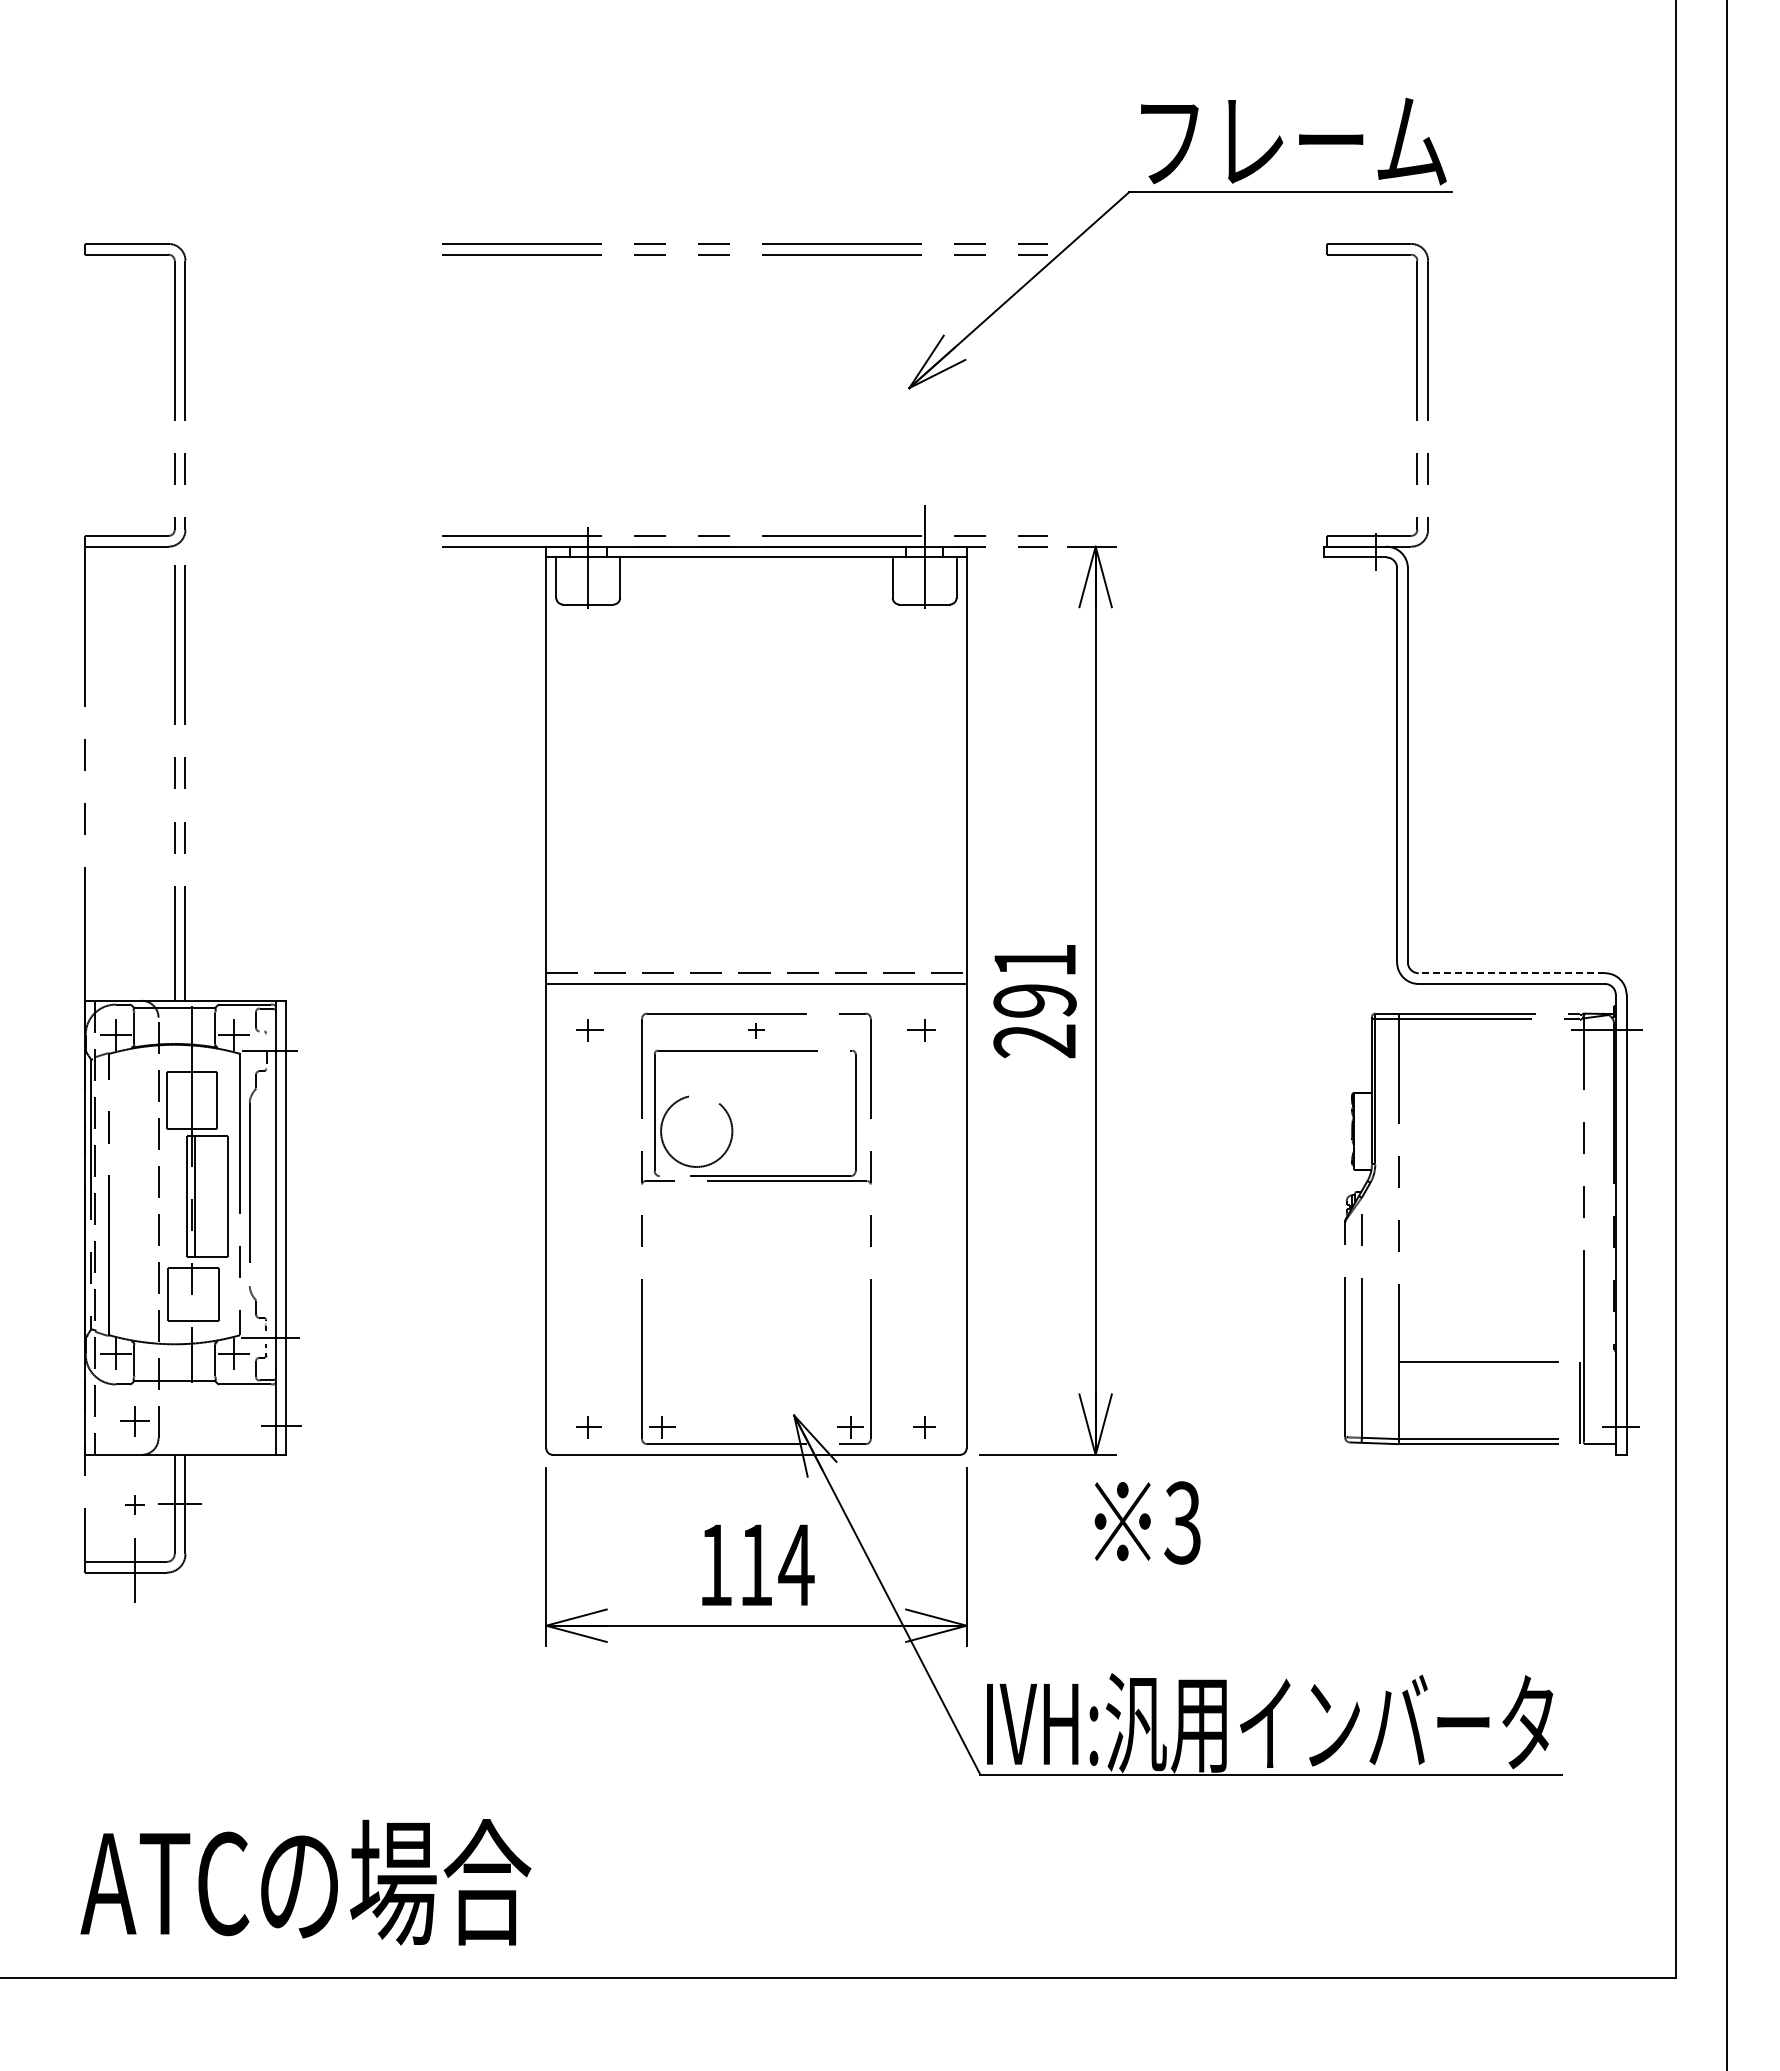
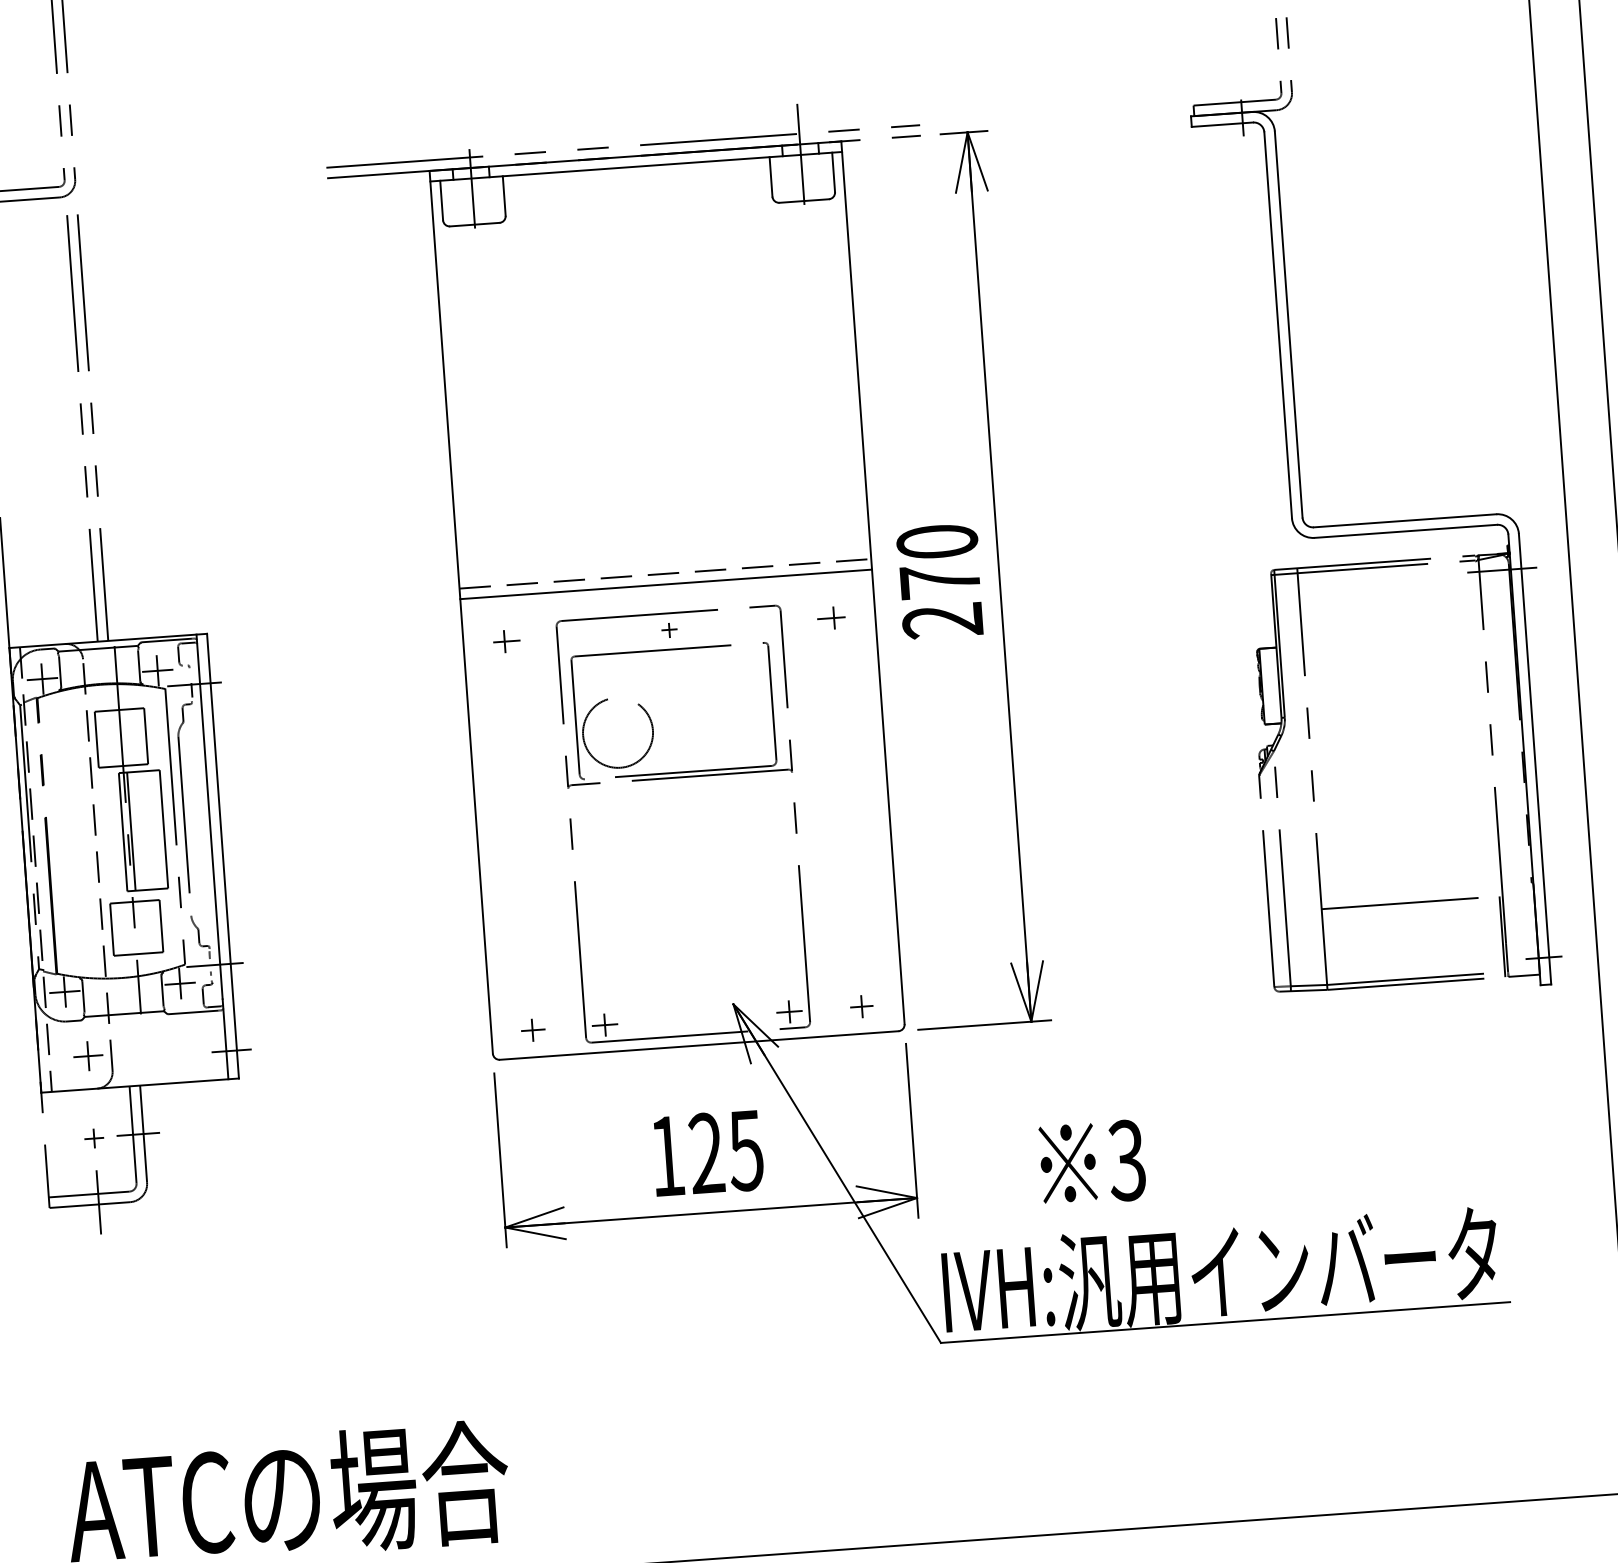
line: (1511, 973) -> (1404, 521), dashed -> solid
text: (1034, 980) -> (938, 561), 291 -> 270
text: (1147, 1522) -> (1092, 1162), moved
text: (776, 1564) -> (726, 1151), 114 -> 125

